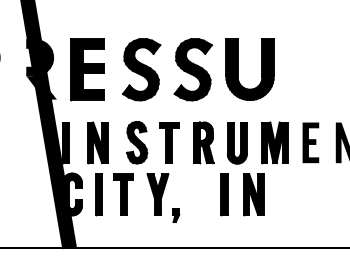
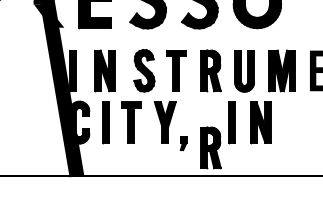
part: (203, 219) -> (210, 147), added

